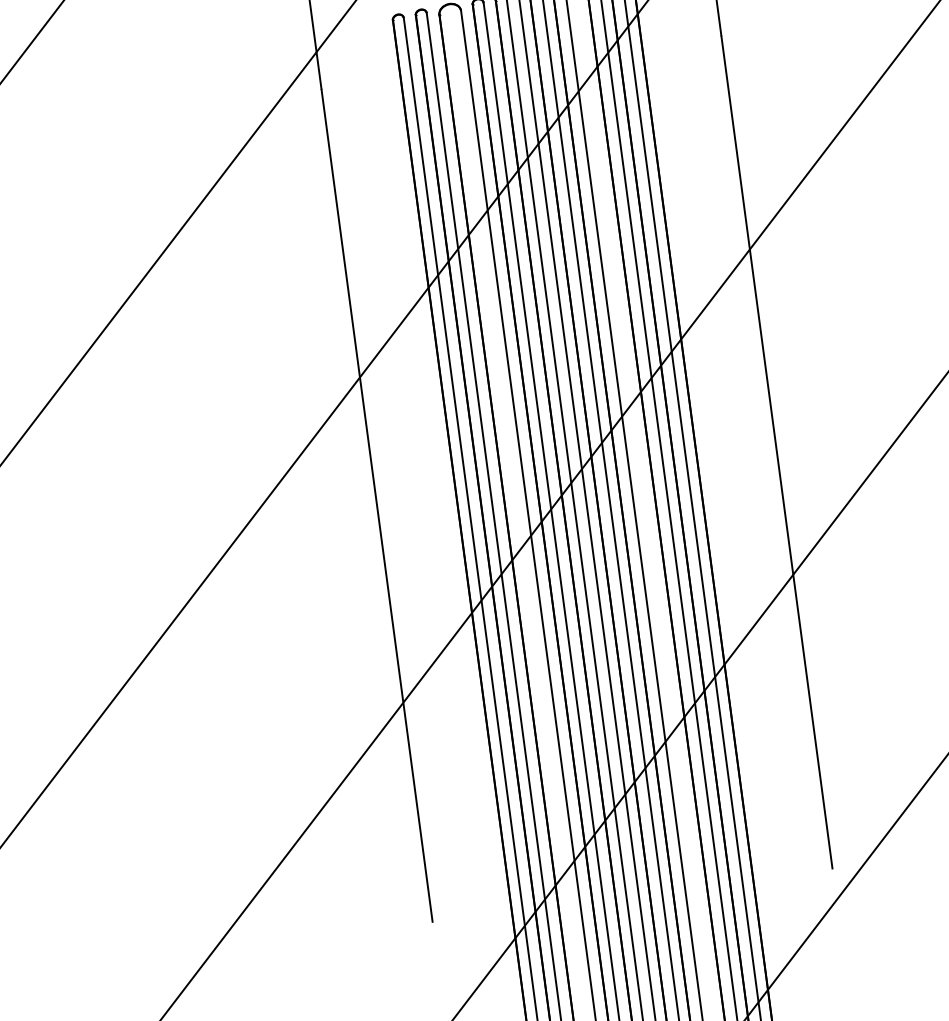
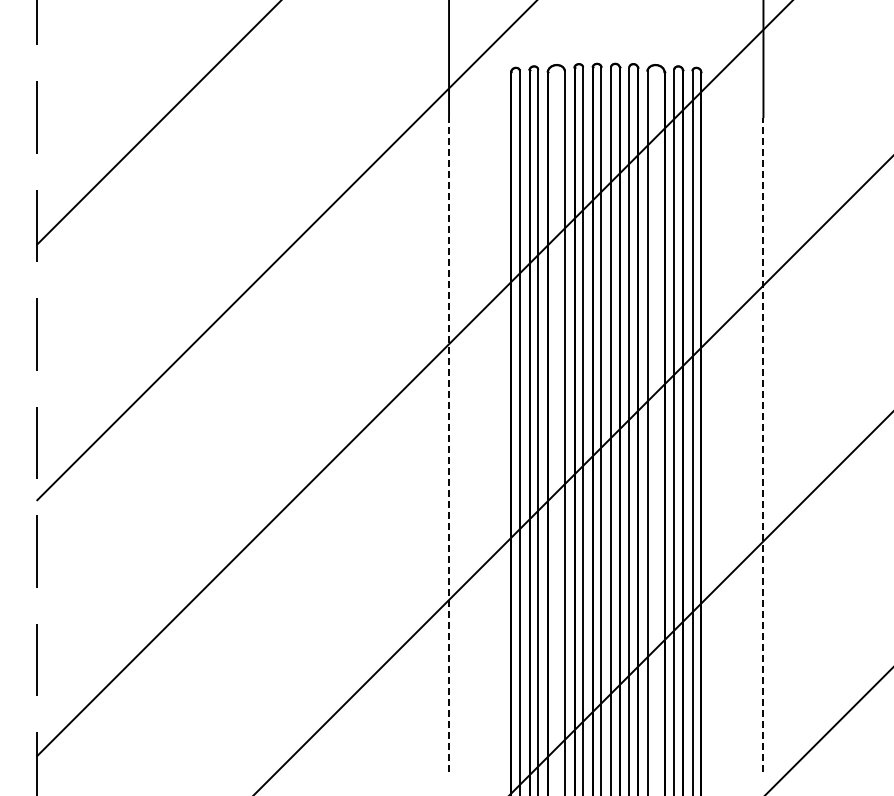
line: (776, 451) -> (763, 444), solid -> dashed
line: (377, 504) -> (449, 444), solid -> dashed

